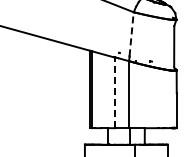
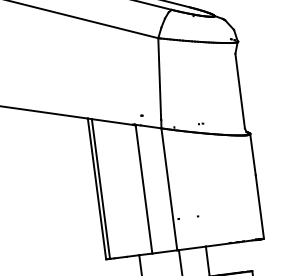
line: (131, 33) -> (159, 77), dashed -> solid
line: (115, 92) -> (144, 188), dashed -> solid

